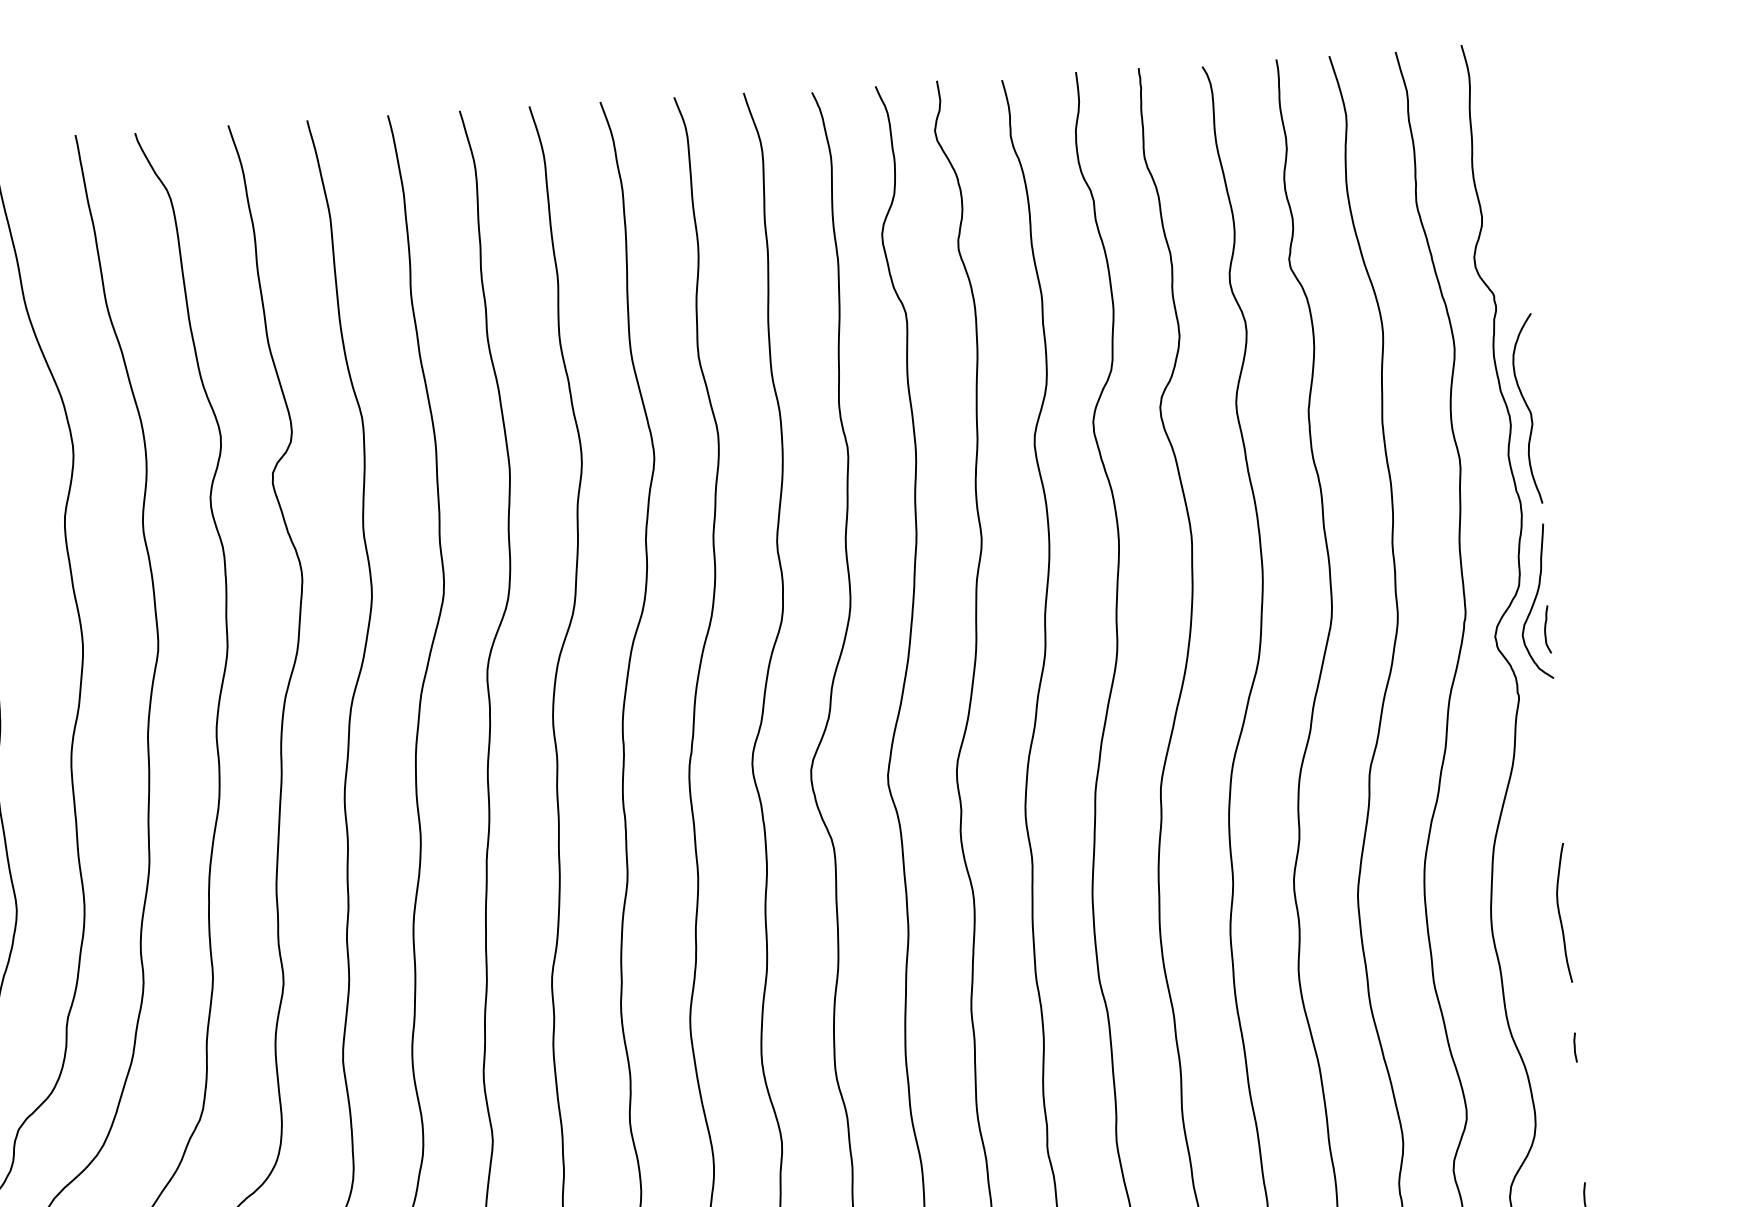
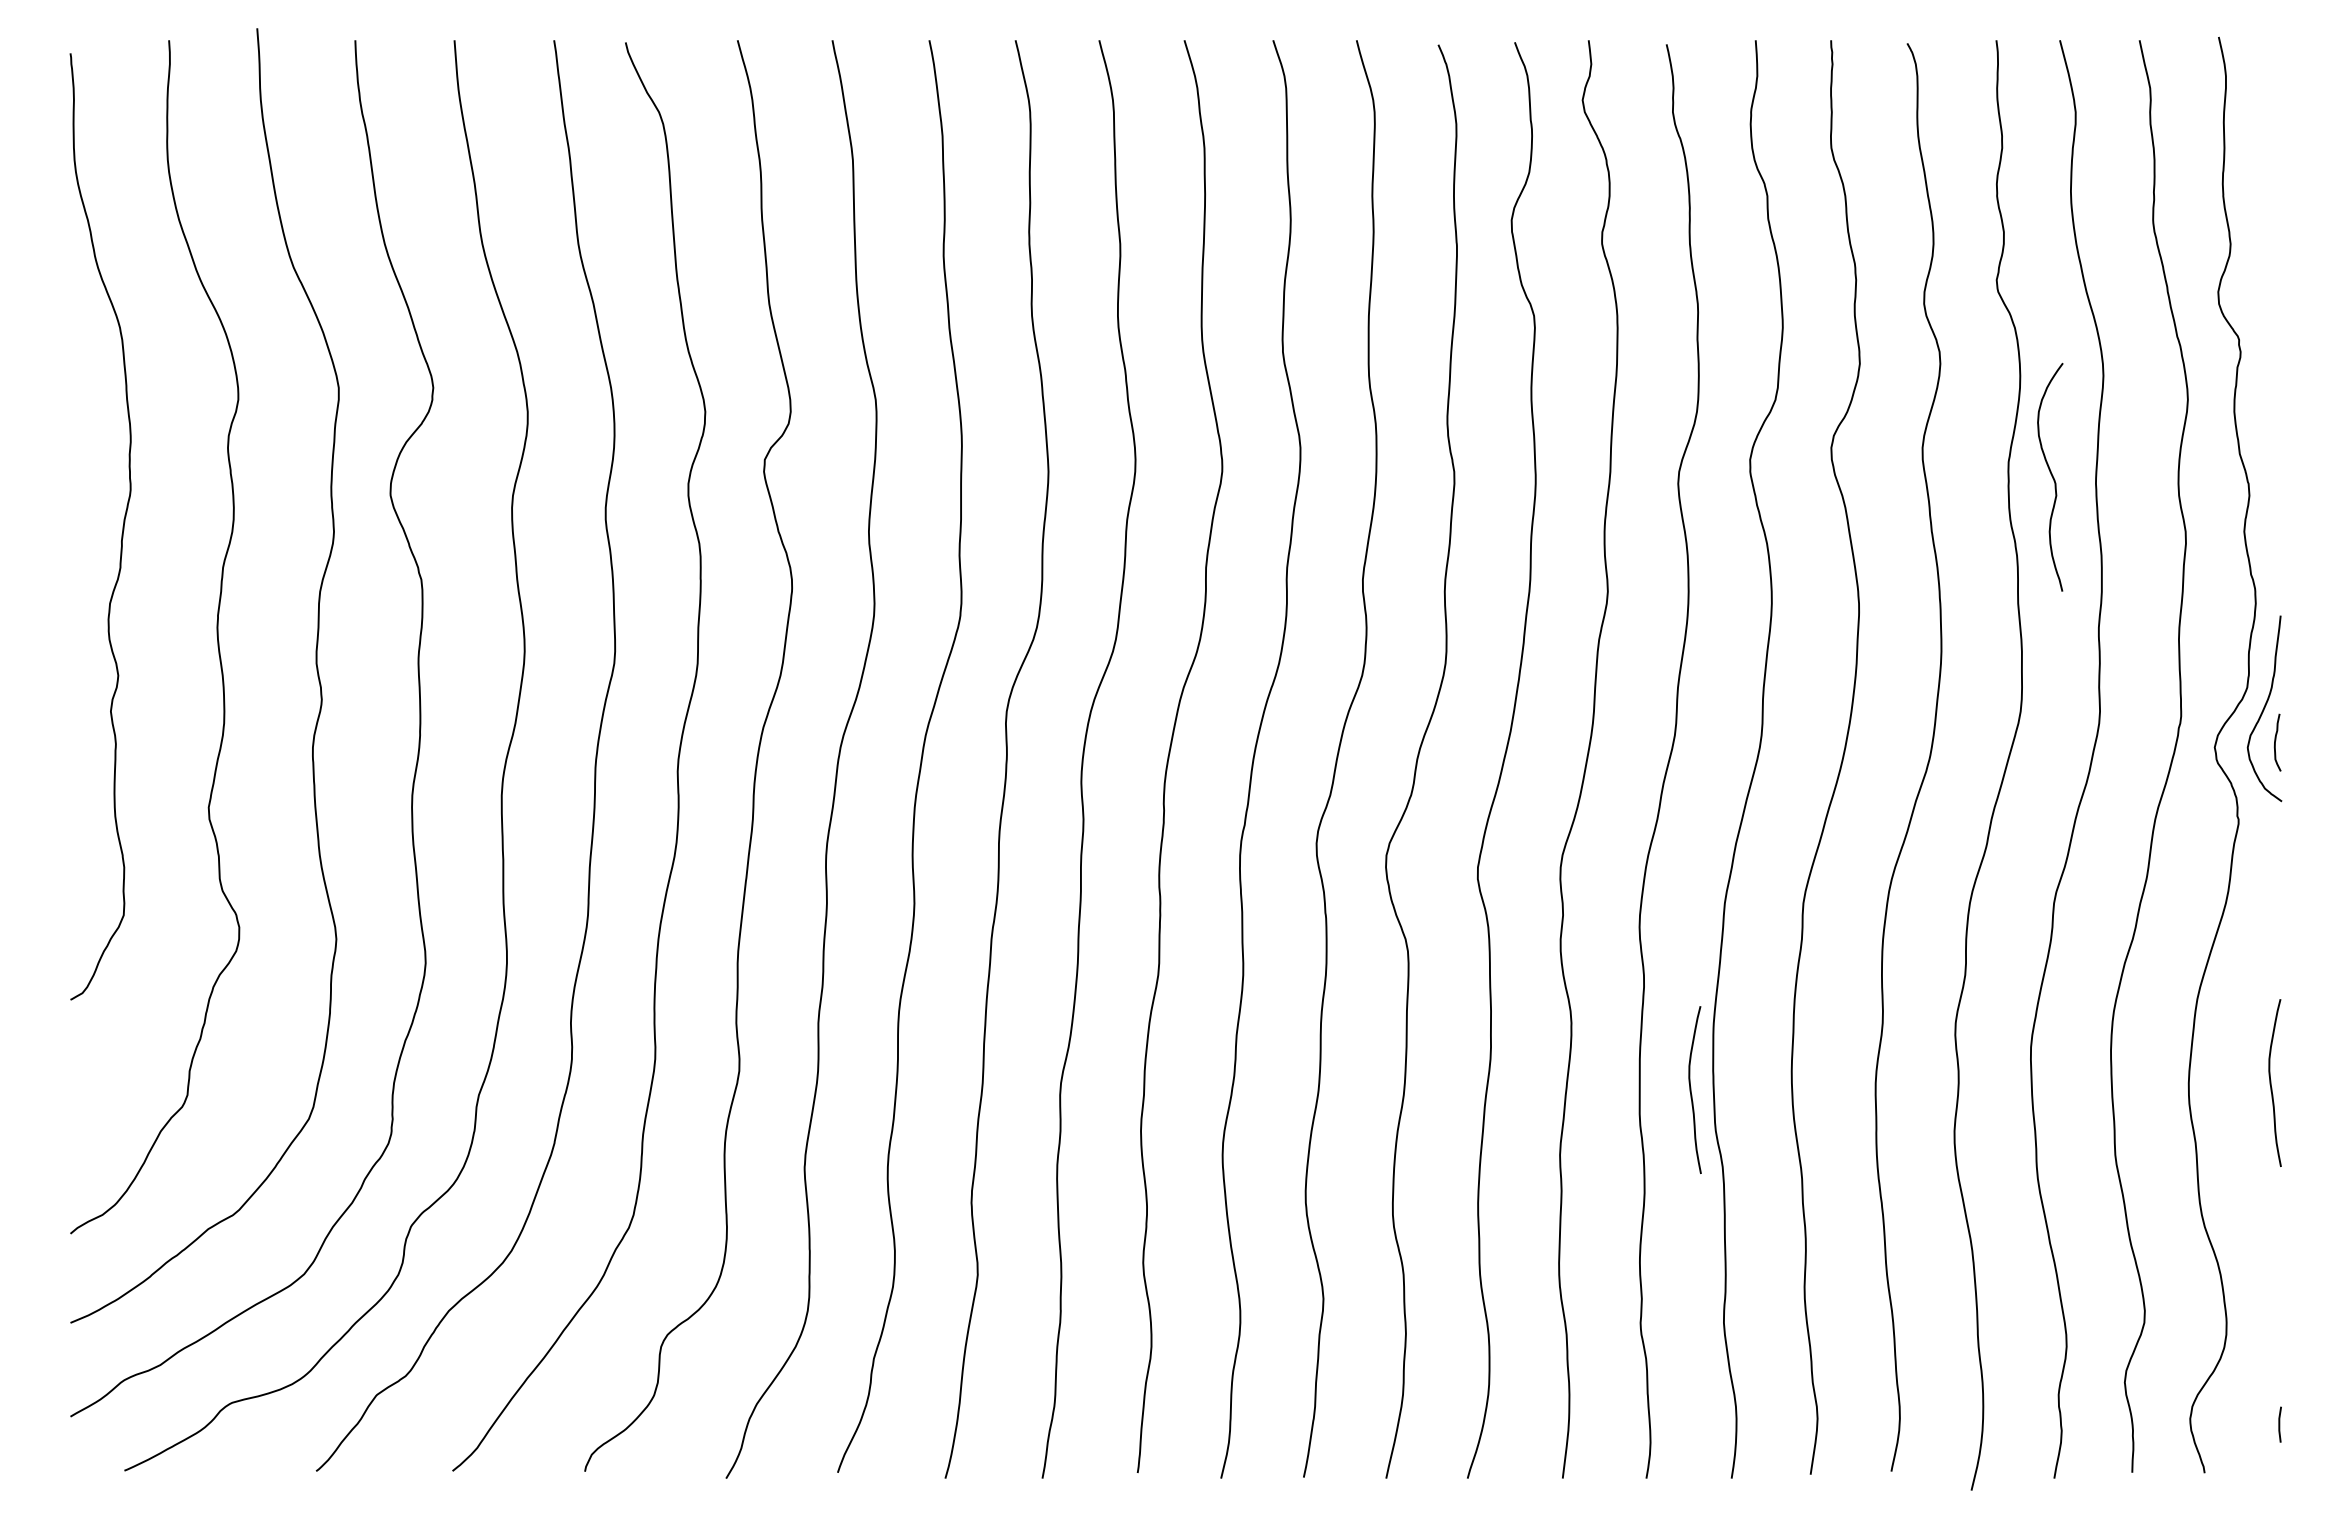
curve: (1527, 408) -> (2051, 476), moved
curve: (1077, 949) -> (1691, 1089), added
curve: (1575, 1047) -> (2279, 1244), removed

